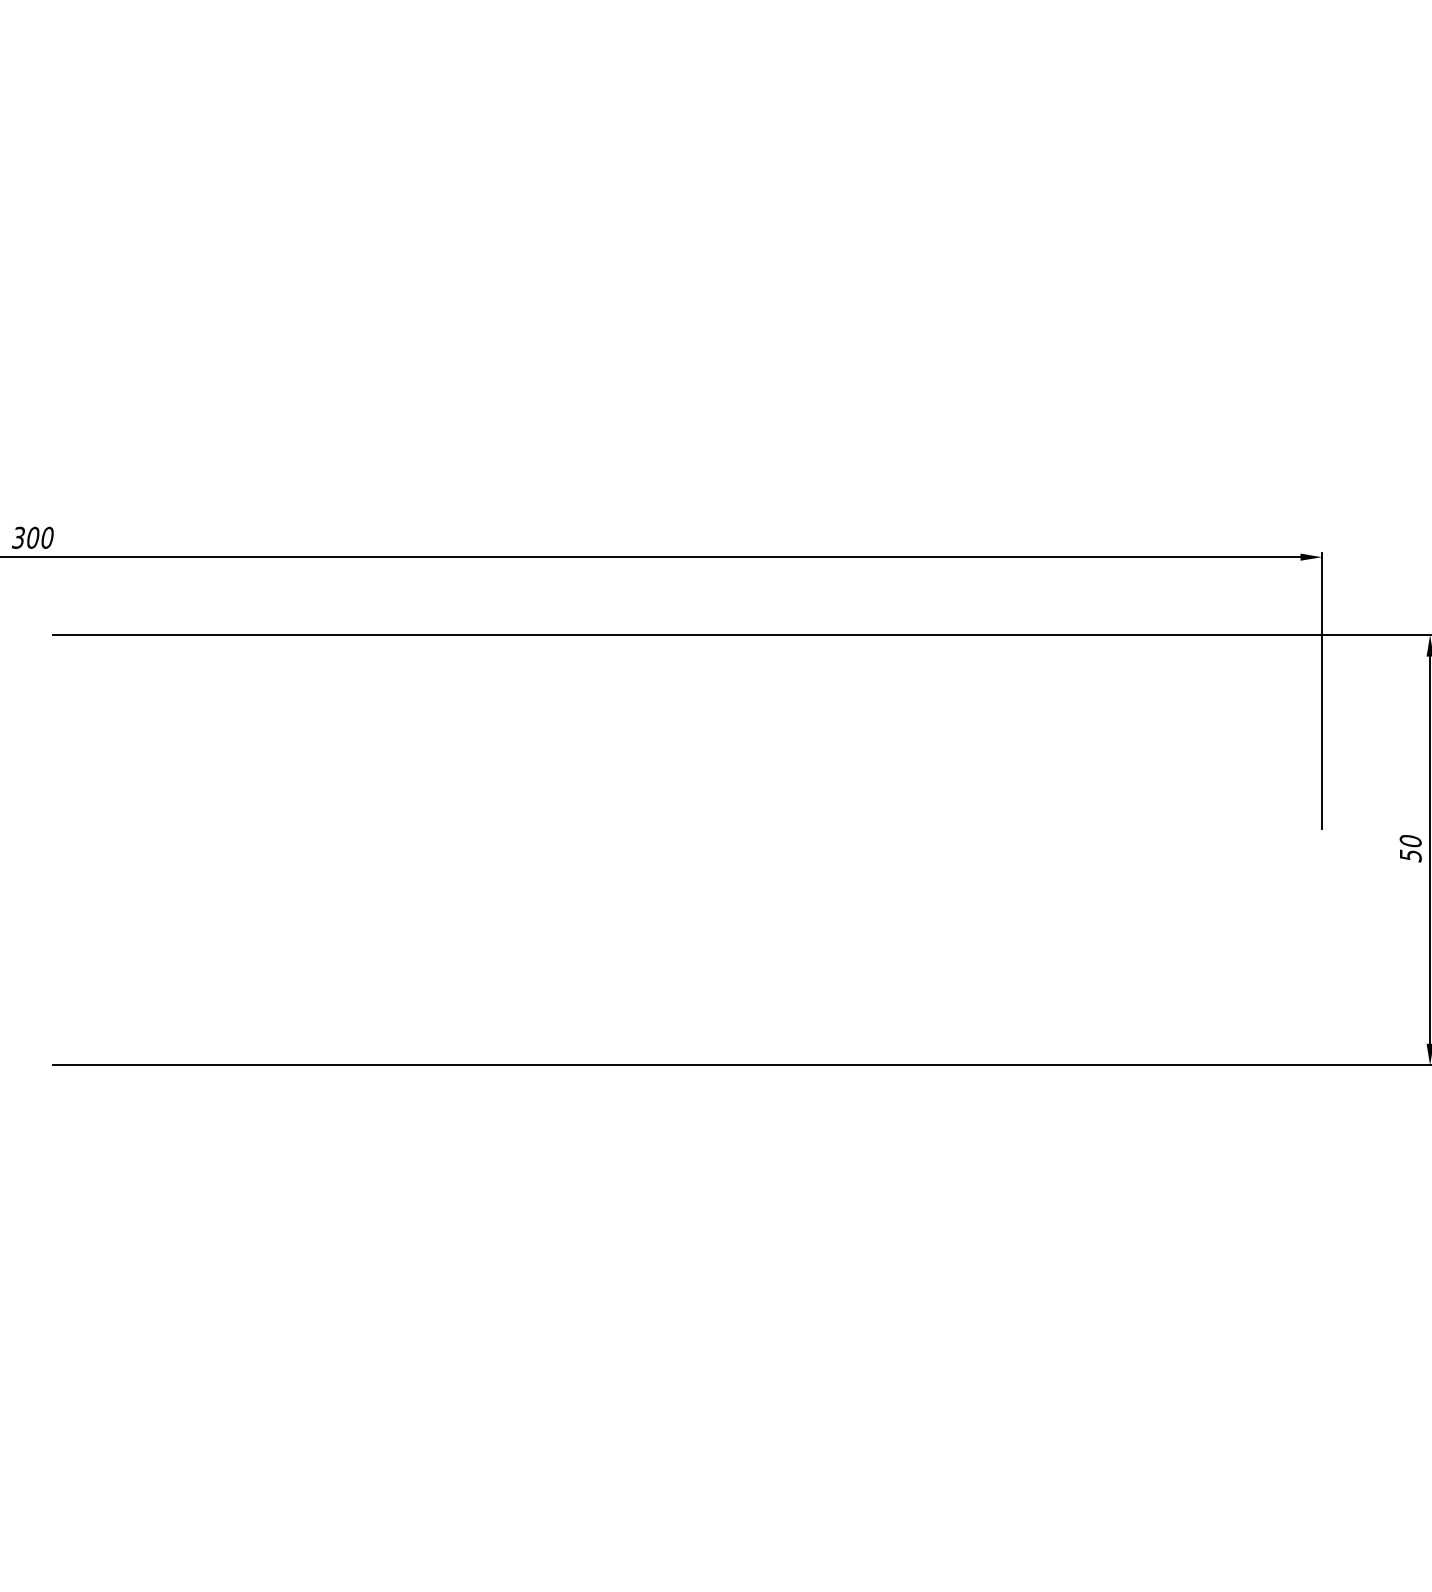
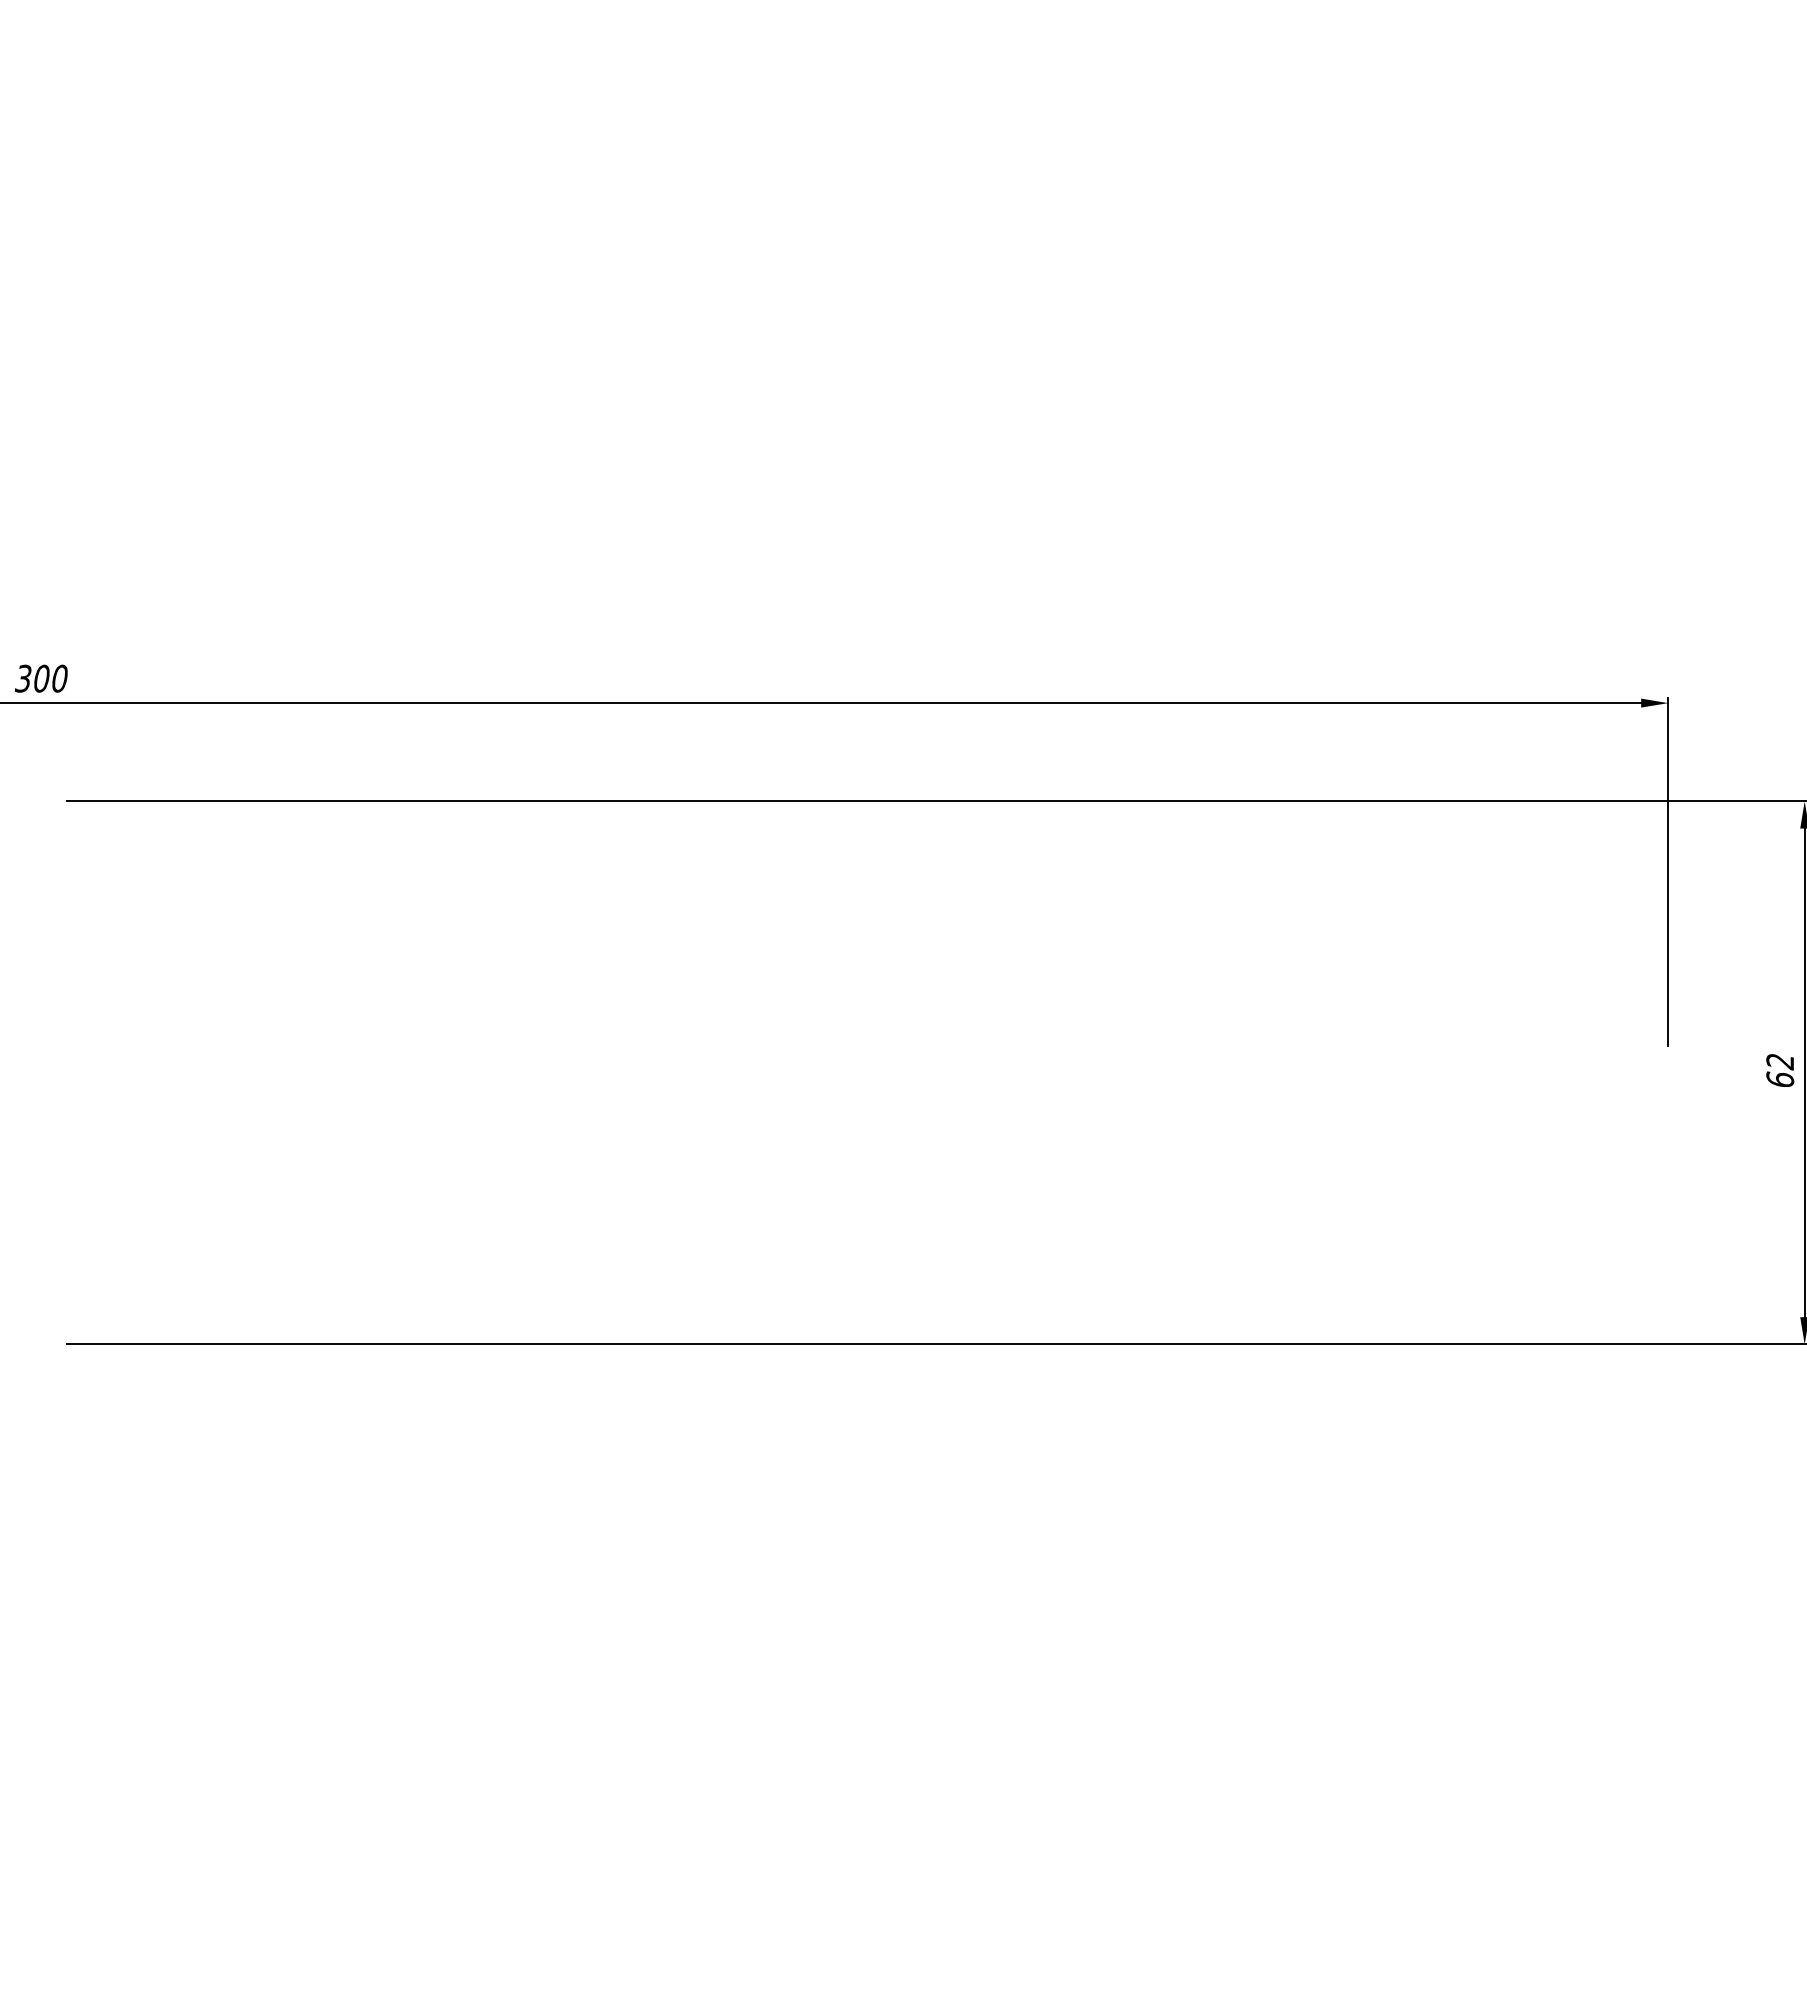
text: (1410, 848) -> (1780, 1070), 50 -> 62

